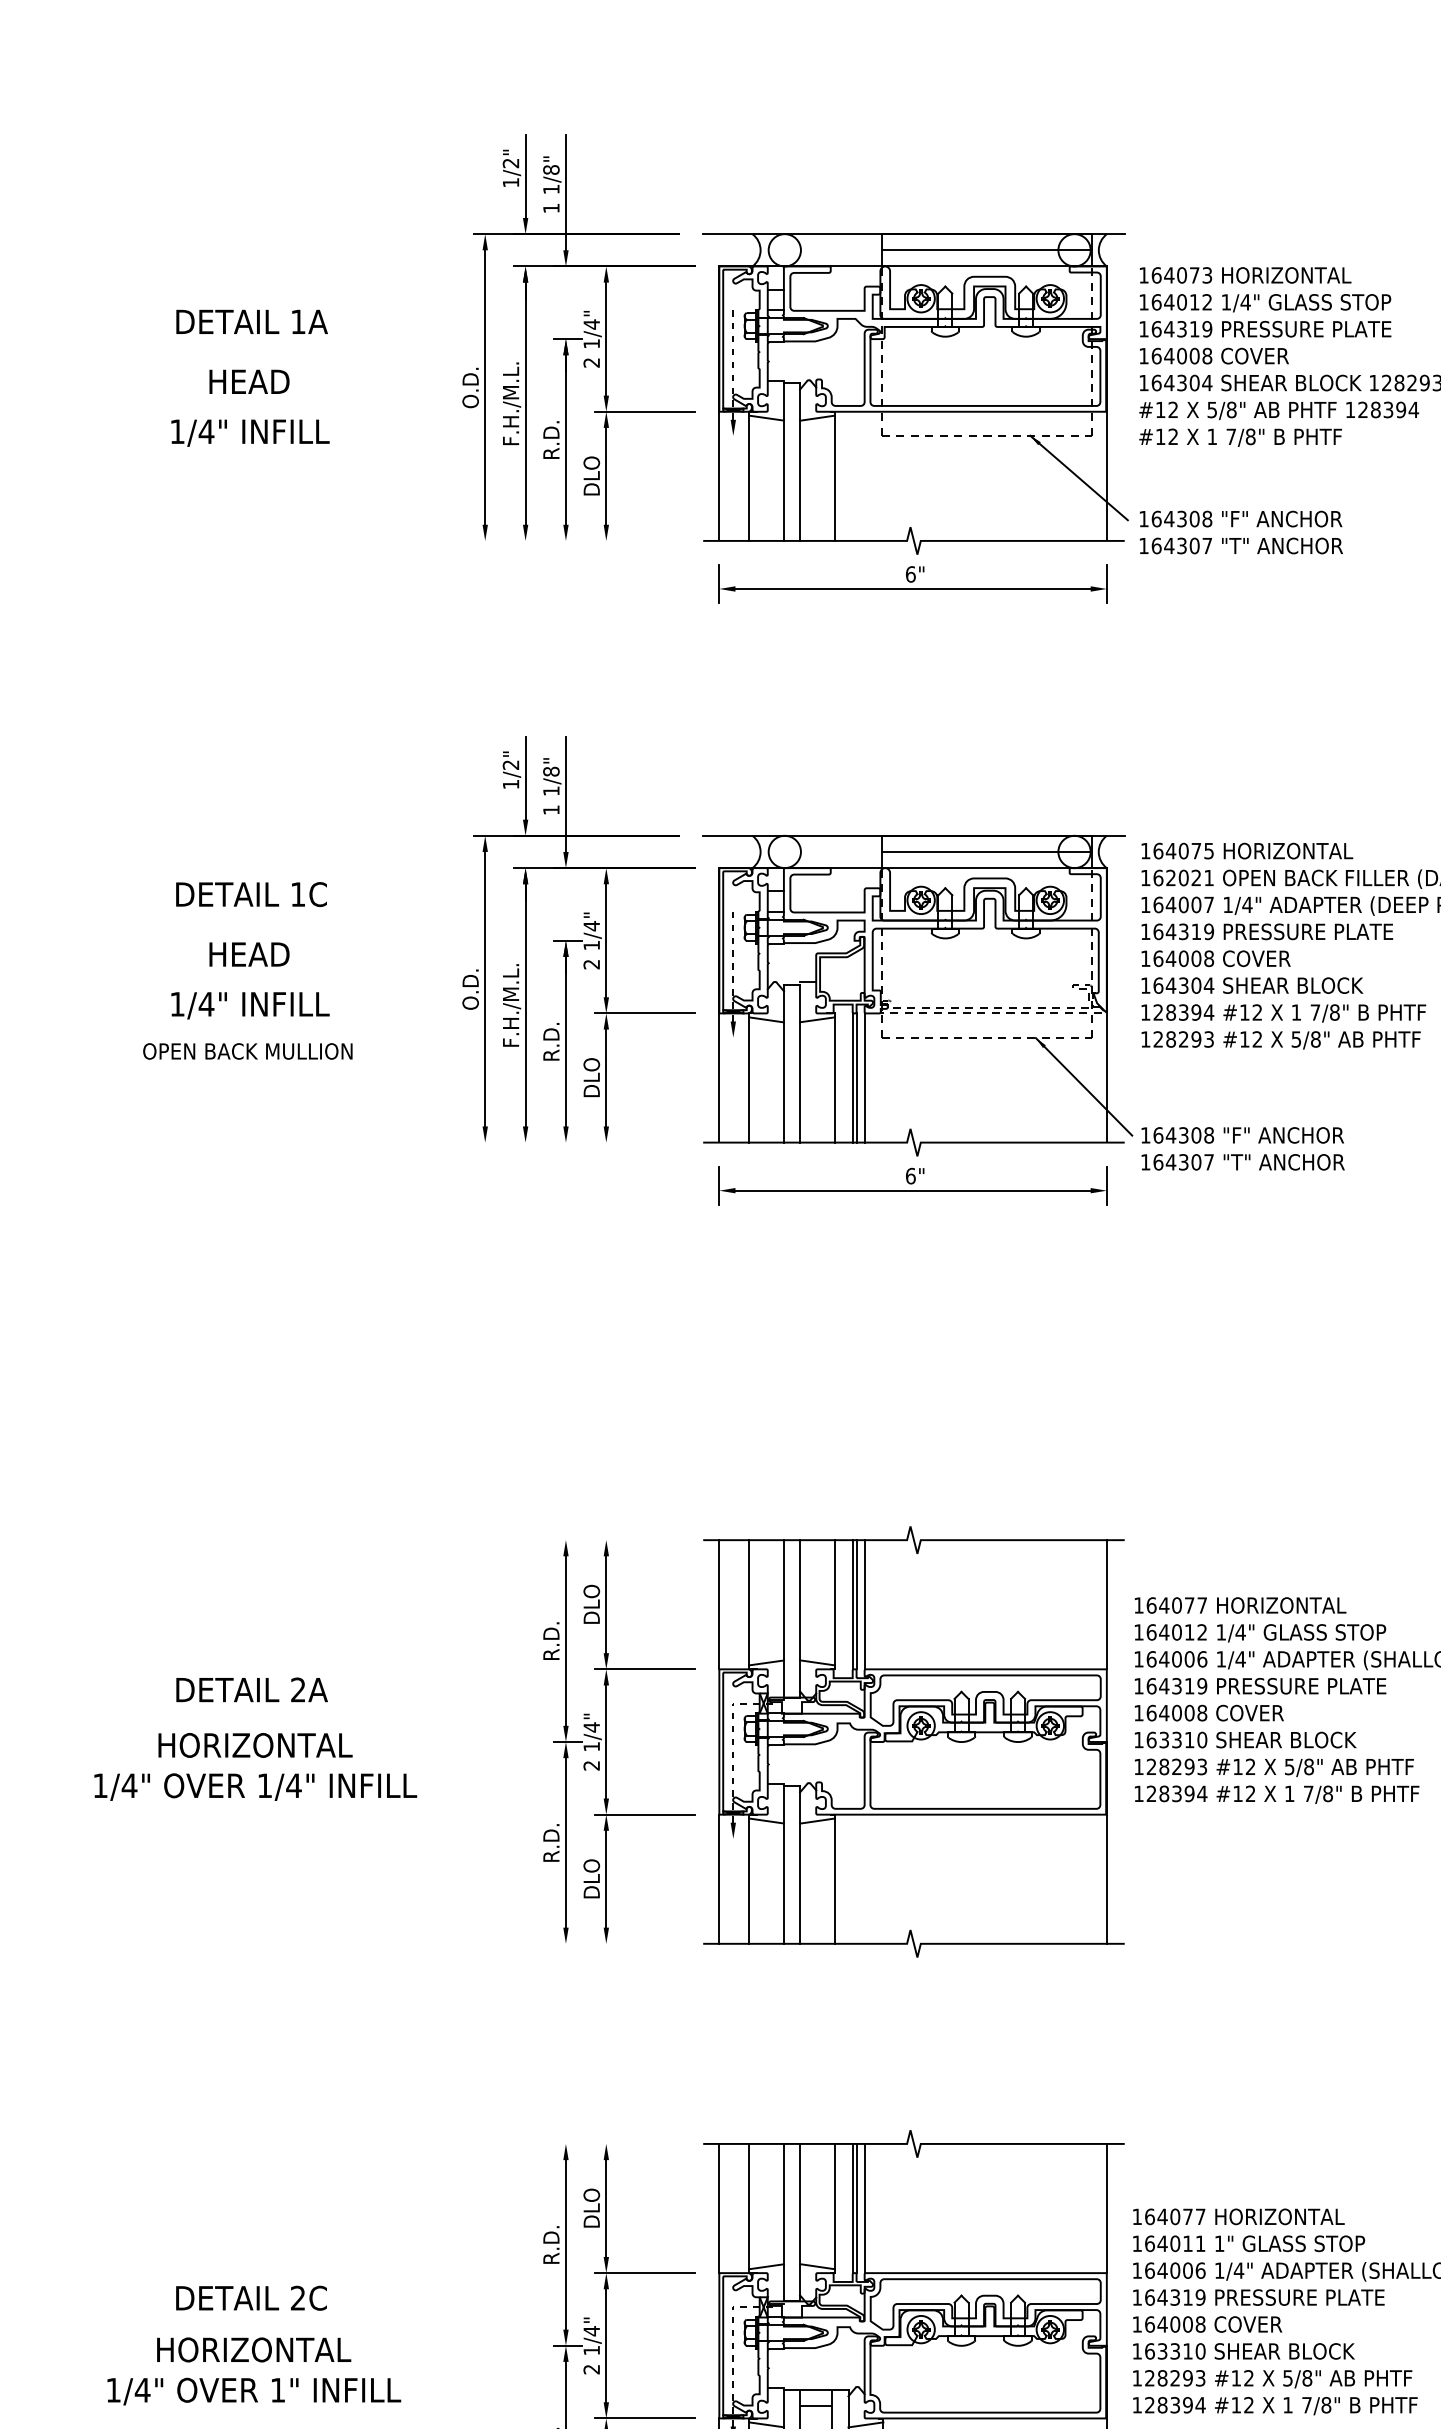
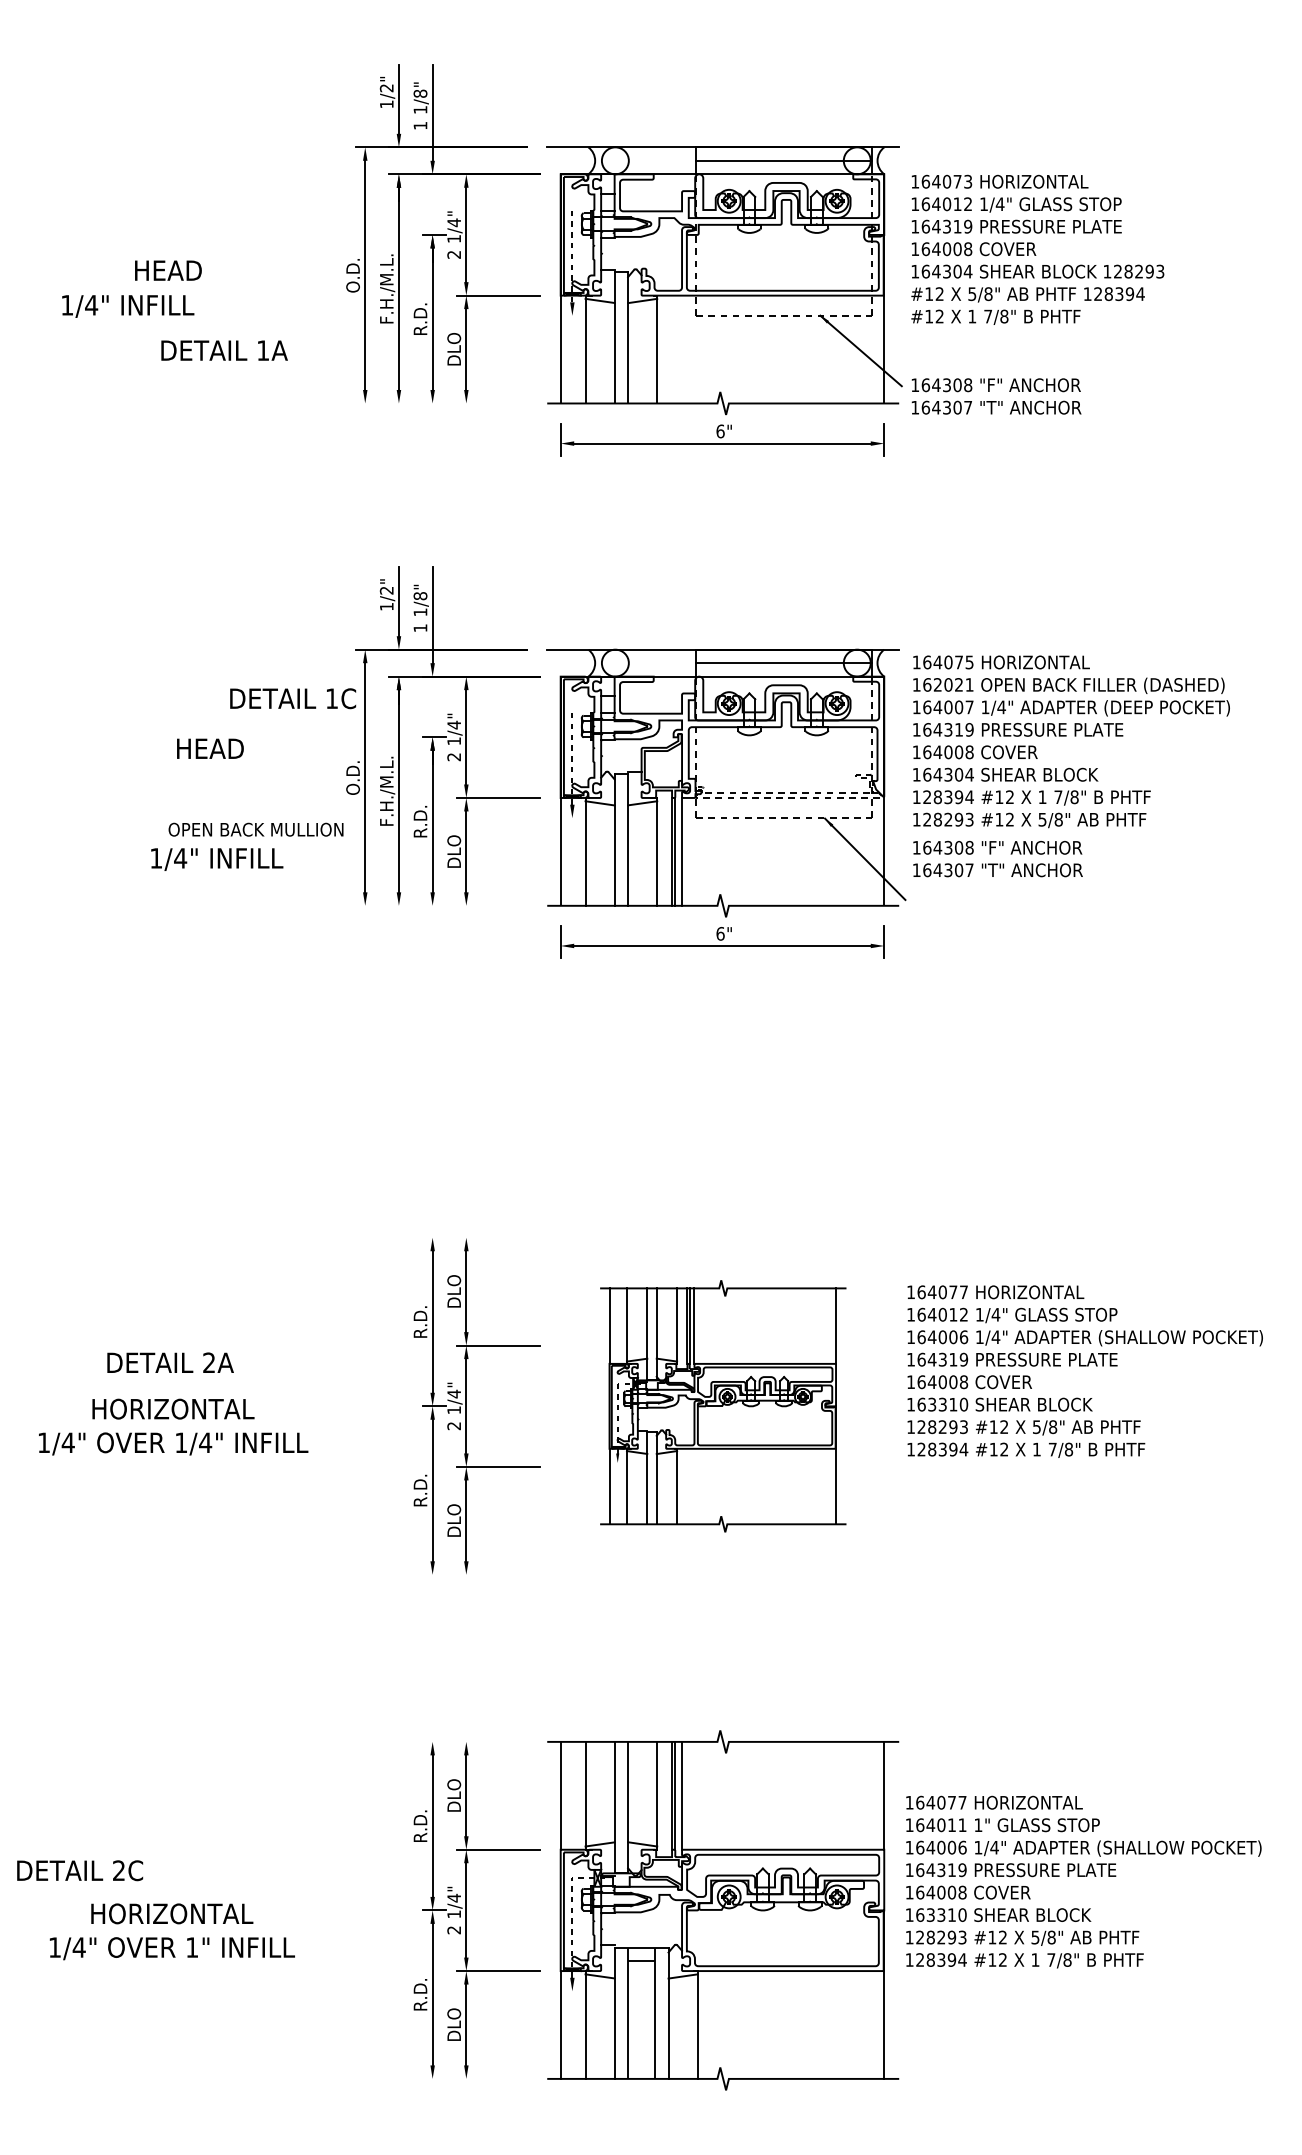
text: (251, 321) -> (224, 350), moved
text: (250, 433) -> (128, 306), moved
text: (251, 894) -> (293, 698), moved
text: (249, 954) -> (210, 748), moved
text: (250, 1005) -> (217, 859), moved
text: (247, 1051) -> (255, 829), moved
text: (1242, 1148) -> (997, 858), moved
part: (914, 1742) -> (723, 1406), size x0.7
text: (251, 2297) -> (80, 1870), moved

